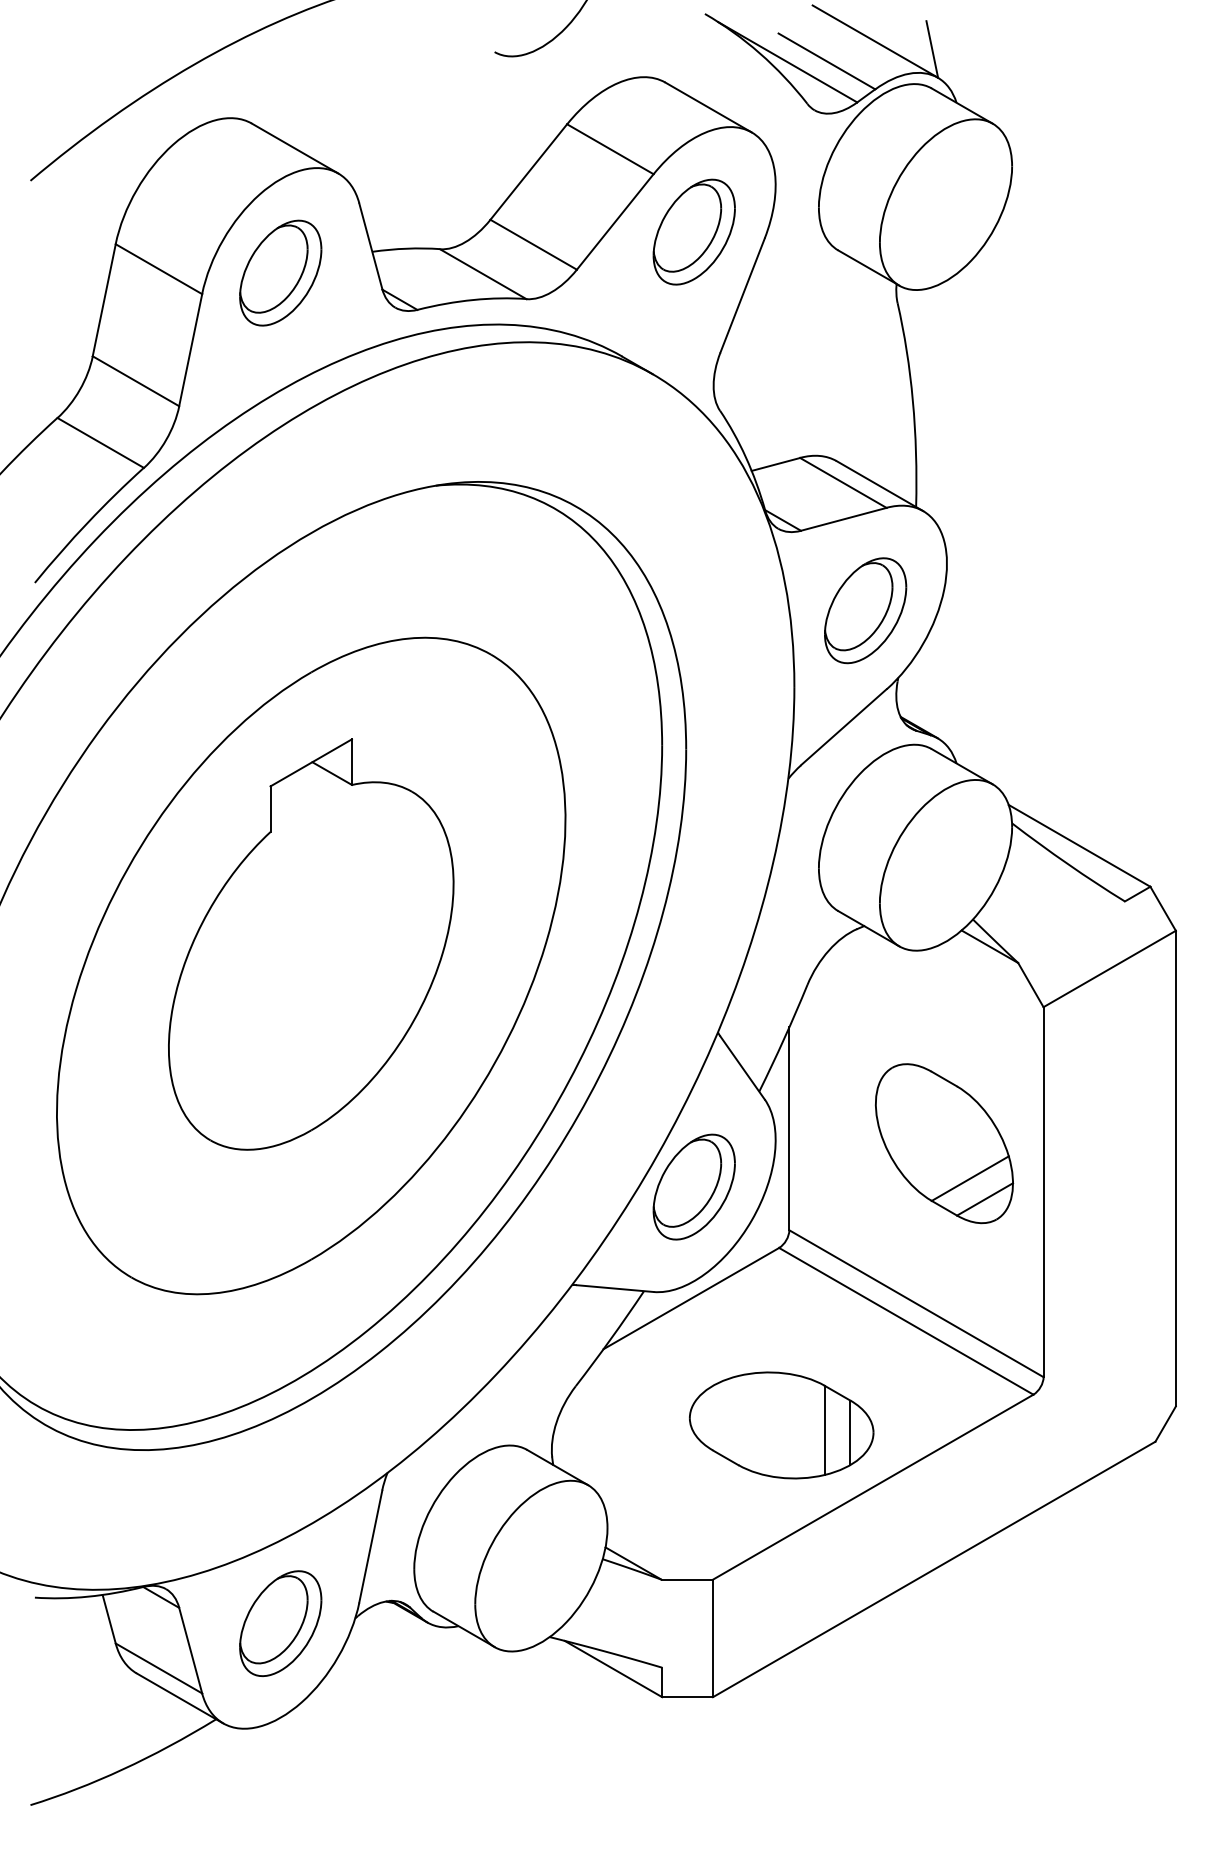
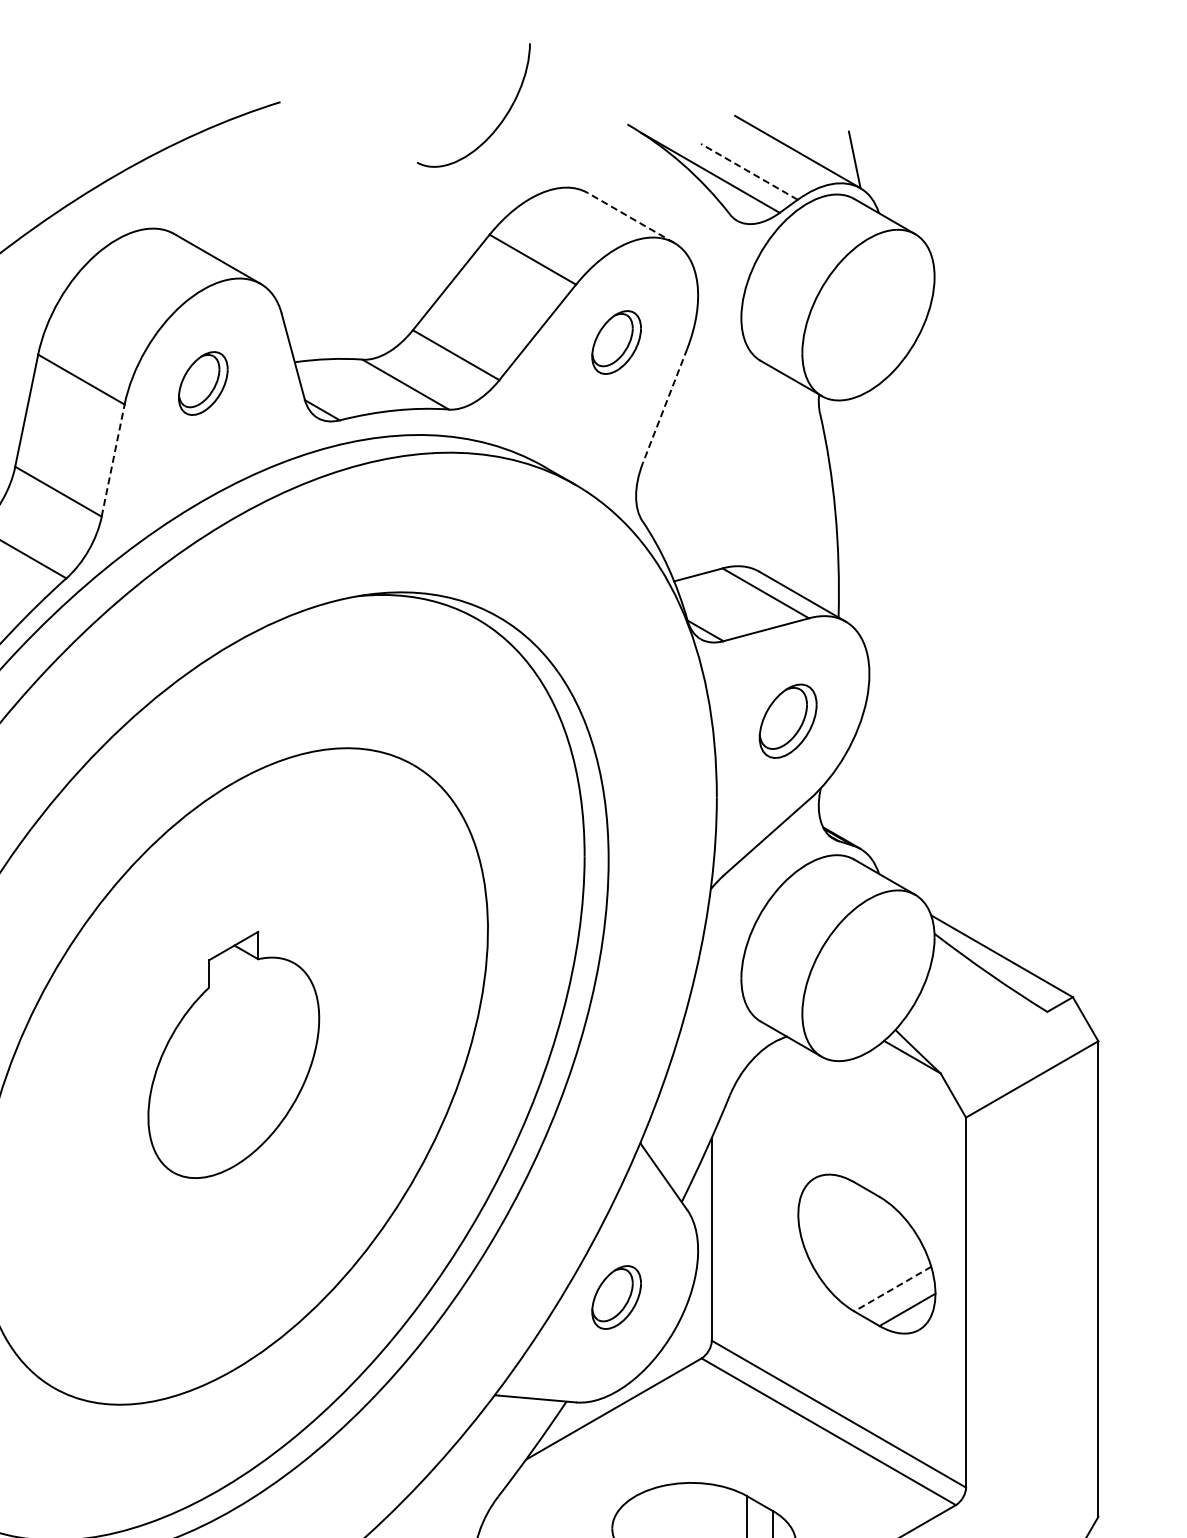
line: (826, 61) -> (748, 171), solid -> dashed
line: (708, 107) -> (630, 217), solid -> dashed
part: (693, 231) -> (615, 341), size x0.6
part: (280, 272) -> (202, 382), size x0.6
line: (742, 295) -> (664, 405), solid -> dashed
line: (190, 349) -> (112, 459), solid -> dashed
part: (865, 610) -> (787, 720), size x0.7
part: (311, 944) -> (233, 1054), size x0.6
line: (970, 1178) -> (892, 1288), solid -> dashed
part: (693, 1186) -> (615, 1296), size x0.6

